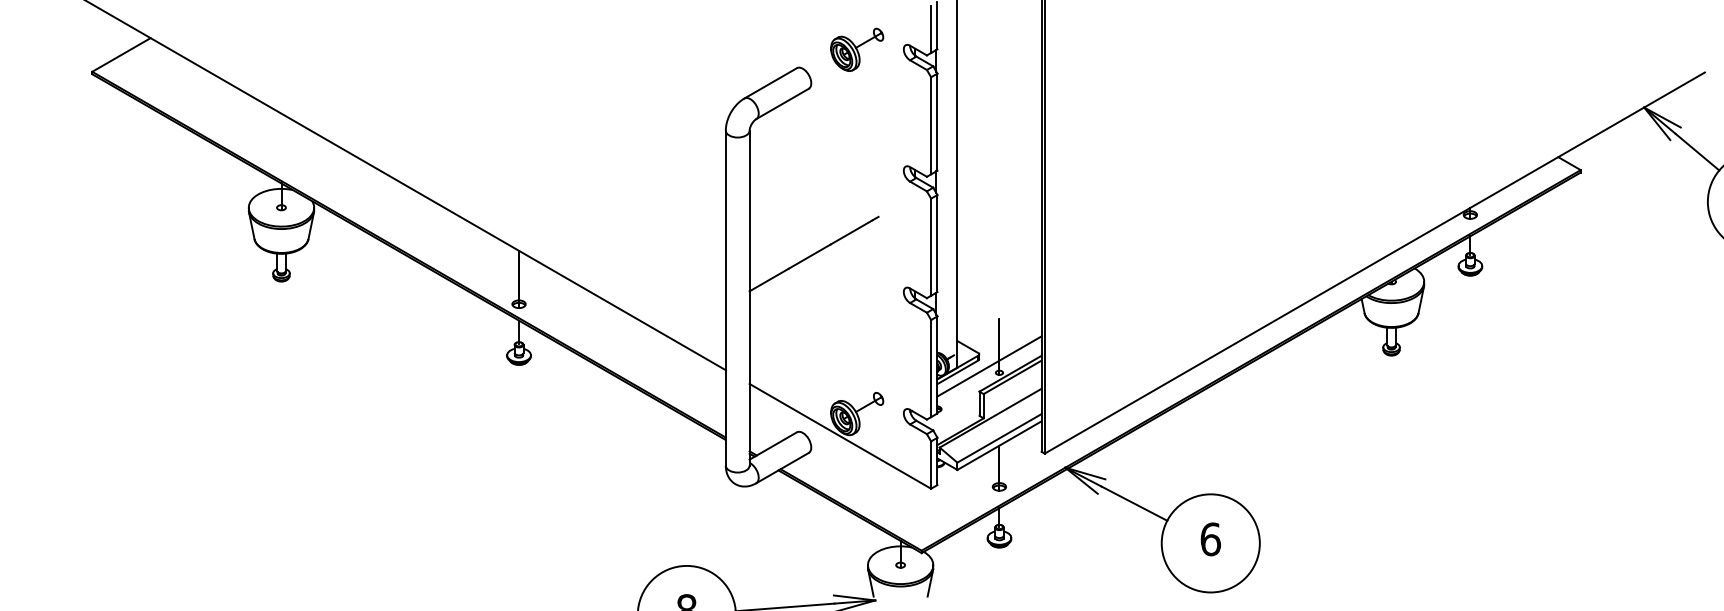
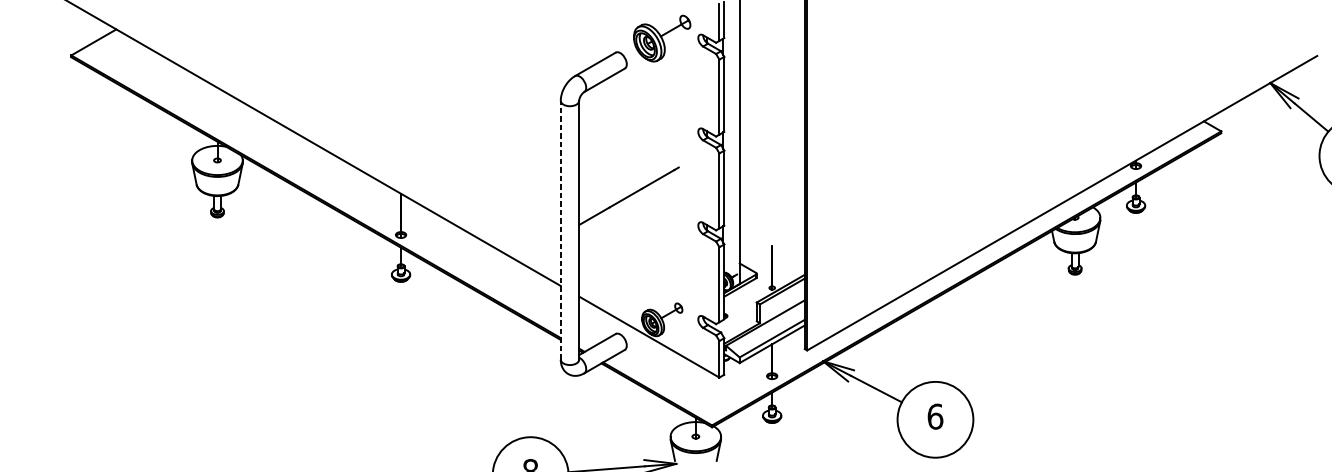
part: (857, 49) -> (662, 38), size x1.4
line: (725, 298) -> (560, 230), solid -> dashed
line: (989, 366) -> (764, 283), removed

